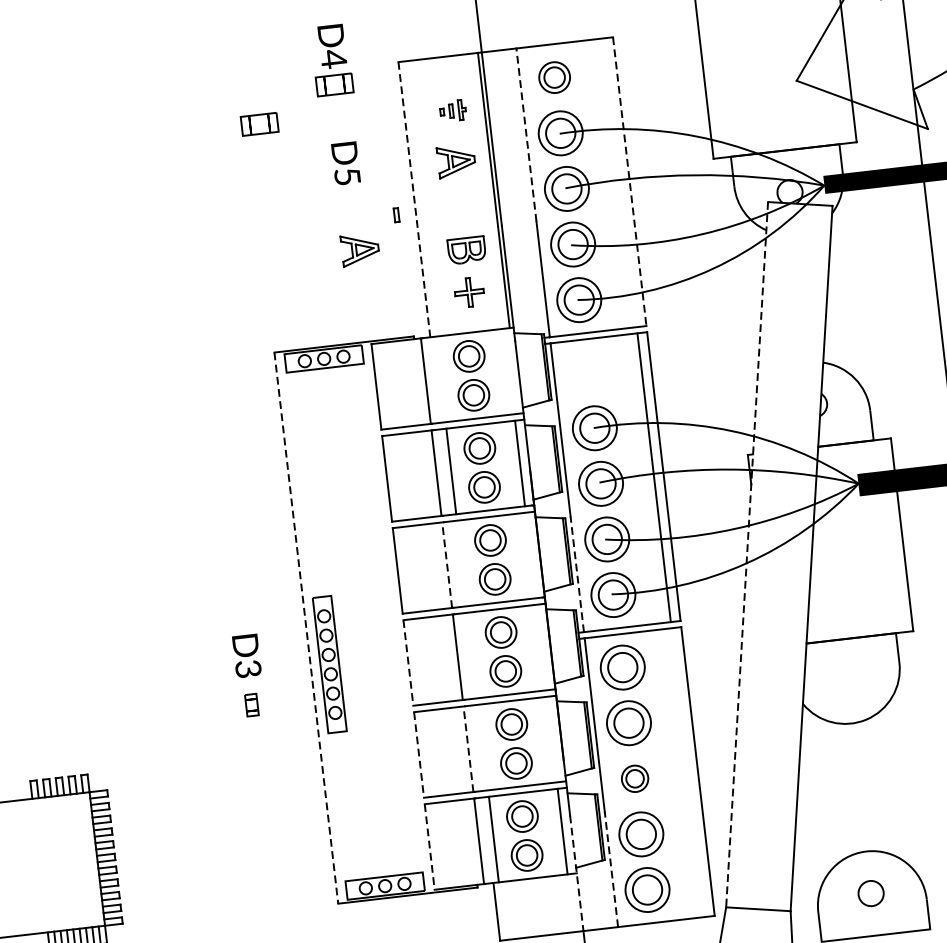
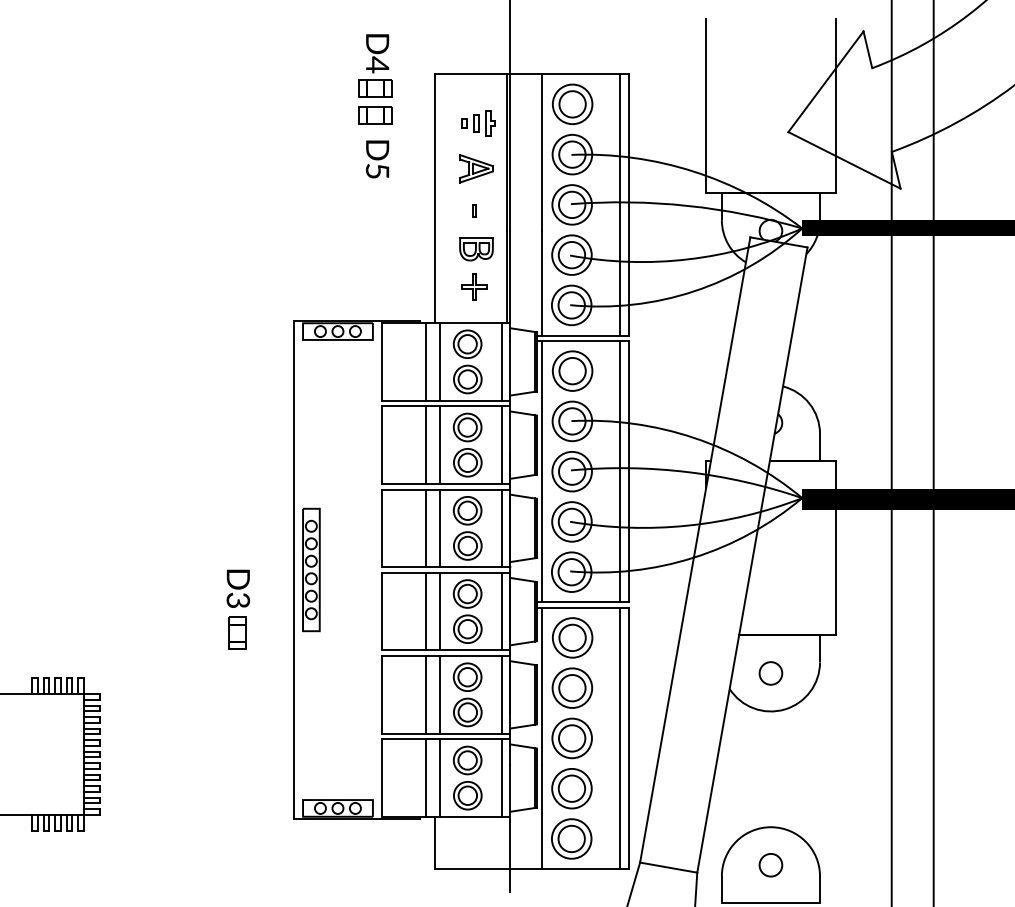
part: (554, 76) -> (572, 103), size x1.43
part: (452, 110) -> (478, 123), size x1.43
part: (259, 124) -> (375, 115), moved
line: (526, 134) -> (541, 152), dashed -> solid
line: (630, 181) -> (629, 204), dashed -> solid
line: (620, 182) -> (620, 204), added
line: (413, 199) -> (434, 198), dashed -> solid
part: (396, 214) -> (474, 210), moved
part: (360, 249) -> (381, 237), removed
line: (508, 371) -> (501, 361), added
part: (588, 371) -> (572, 370), added
line: (440, 379) -> (439, 361), added
line: (530, 555) -> (501, 528), added
line: (747, 555) -> (695, 550), dashed -> solid
line: (461, 563) -> (439, 528), added
line: (447, 565) -> (426, 528), dashed -> solid
line: (577, 573) -> (541, 549), dashed -> solid
line: (306, 628) -> (294, 570), dashed -> solid
line: (540, 647) -> (501, 611), added
line: (472, 655) -> (439, 611), added
line: (408, 662) -> (381, 611), dashed -> solid
part: (329, 664) -> (311, 569), moved
circle: (846, 681) -> (770, 673), added
part: (251, 704) -> (237, 632), size x1.67
line: (551, 739) -> (501, 694), added
line: (482, 747) -> (439, 694), added
line: (468, 748) -> (426, 694), dashed -> solid
line: (418, 754) -> (381, 694), dashed -> solid
line: (688, 772) -> (620, 738), added
part: (634, 778) -> (571, 738), size x1.67
line: (429, 847) -> (381, 778), dashed -> solid
line: (611, 869) -> (541, 816), dashed -> solid
line: (577, 874) -> (510, 817), dashed -> solid

